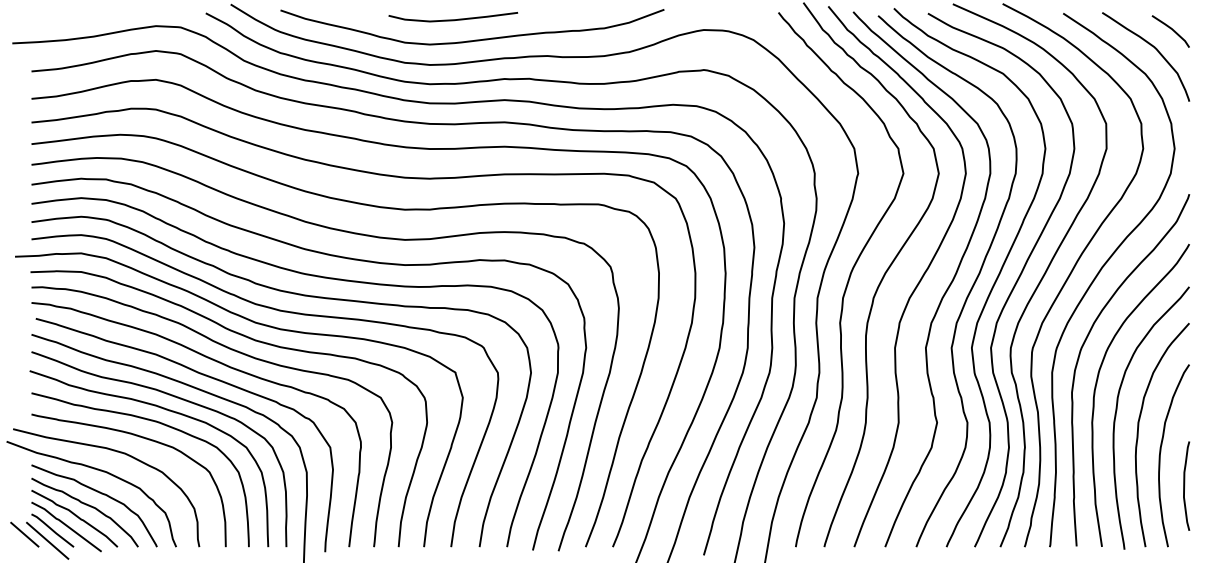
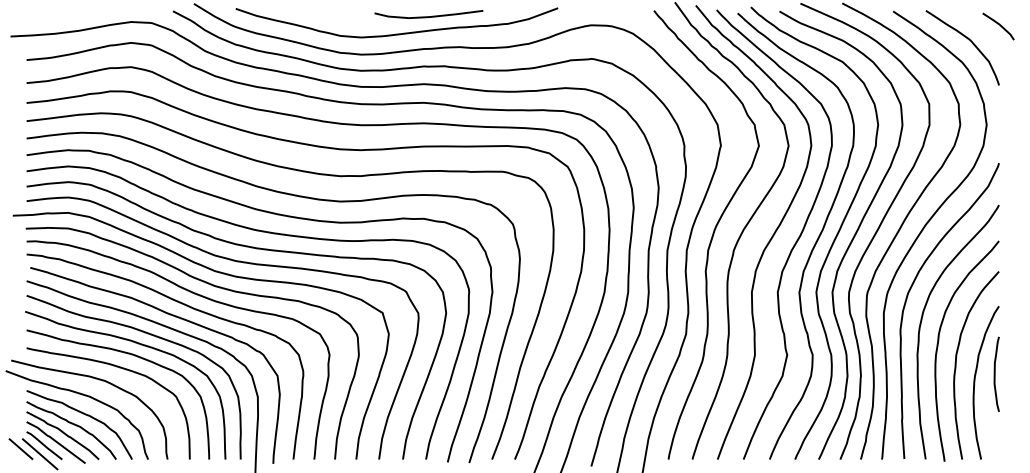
curve: (452, 19) -> (428, 16), moved
line: (1172, 30) -> (999, 25), moved
curve: (1185, 485) -> (995, 373), moved

